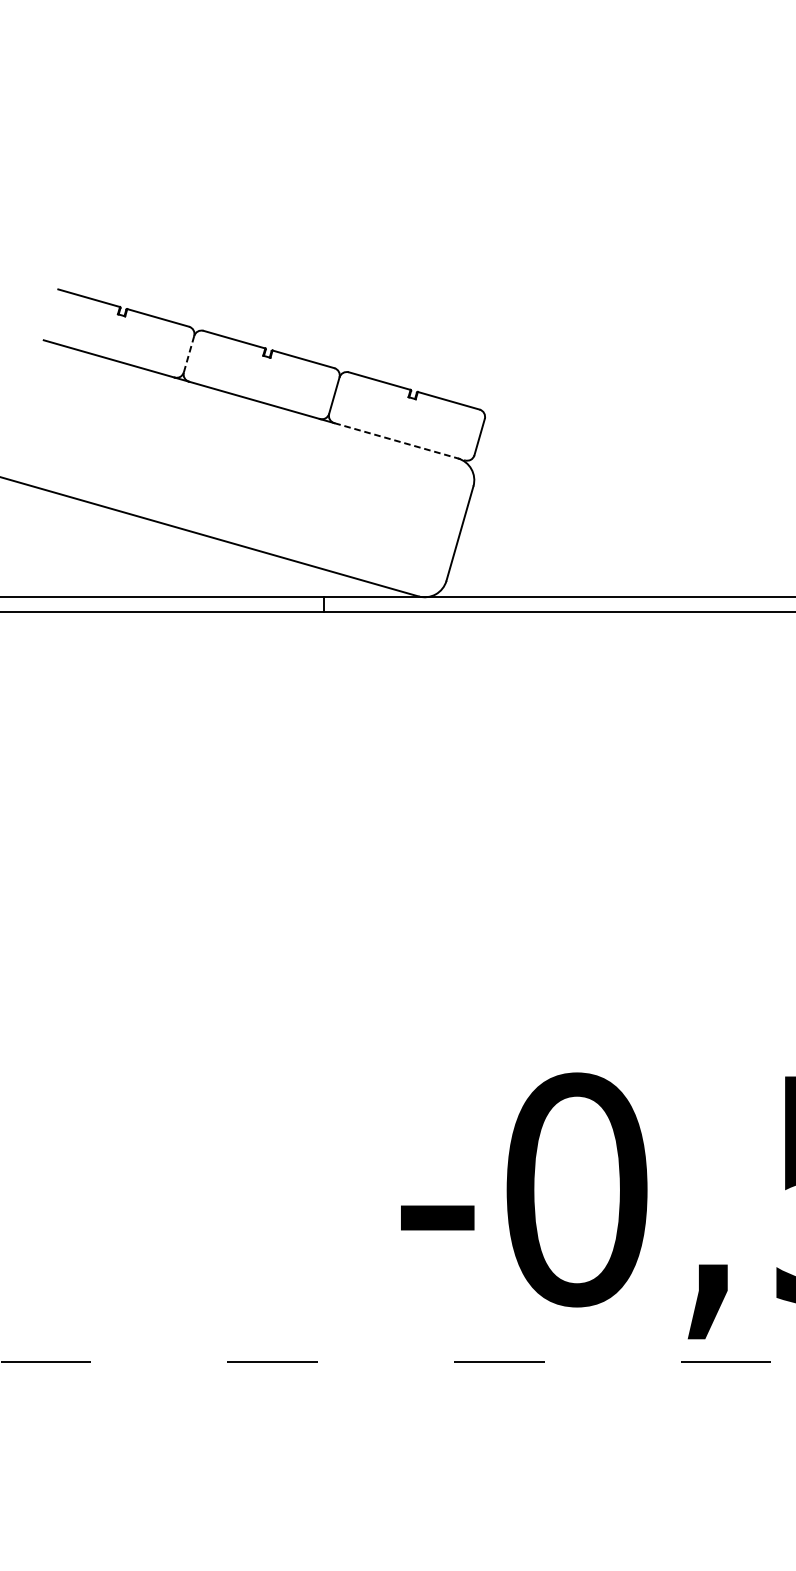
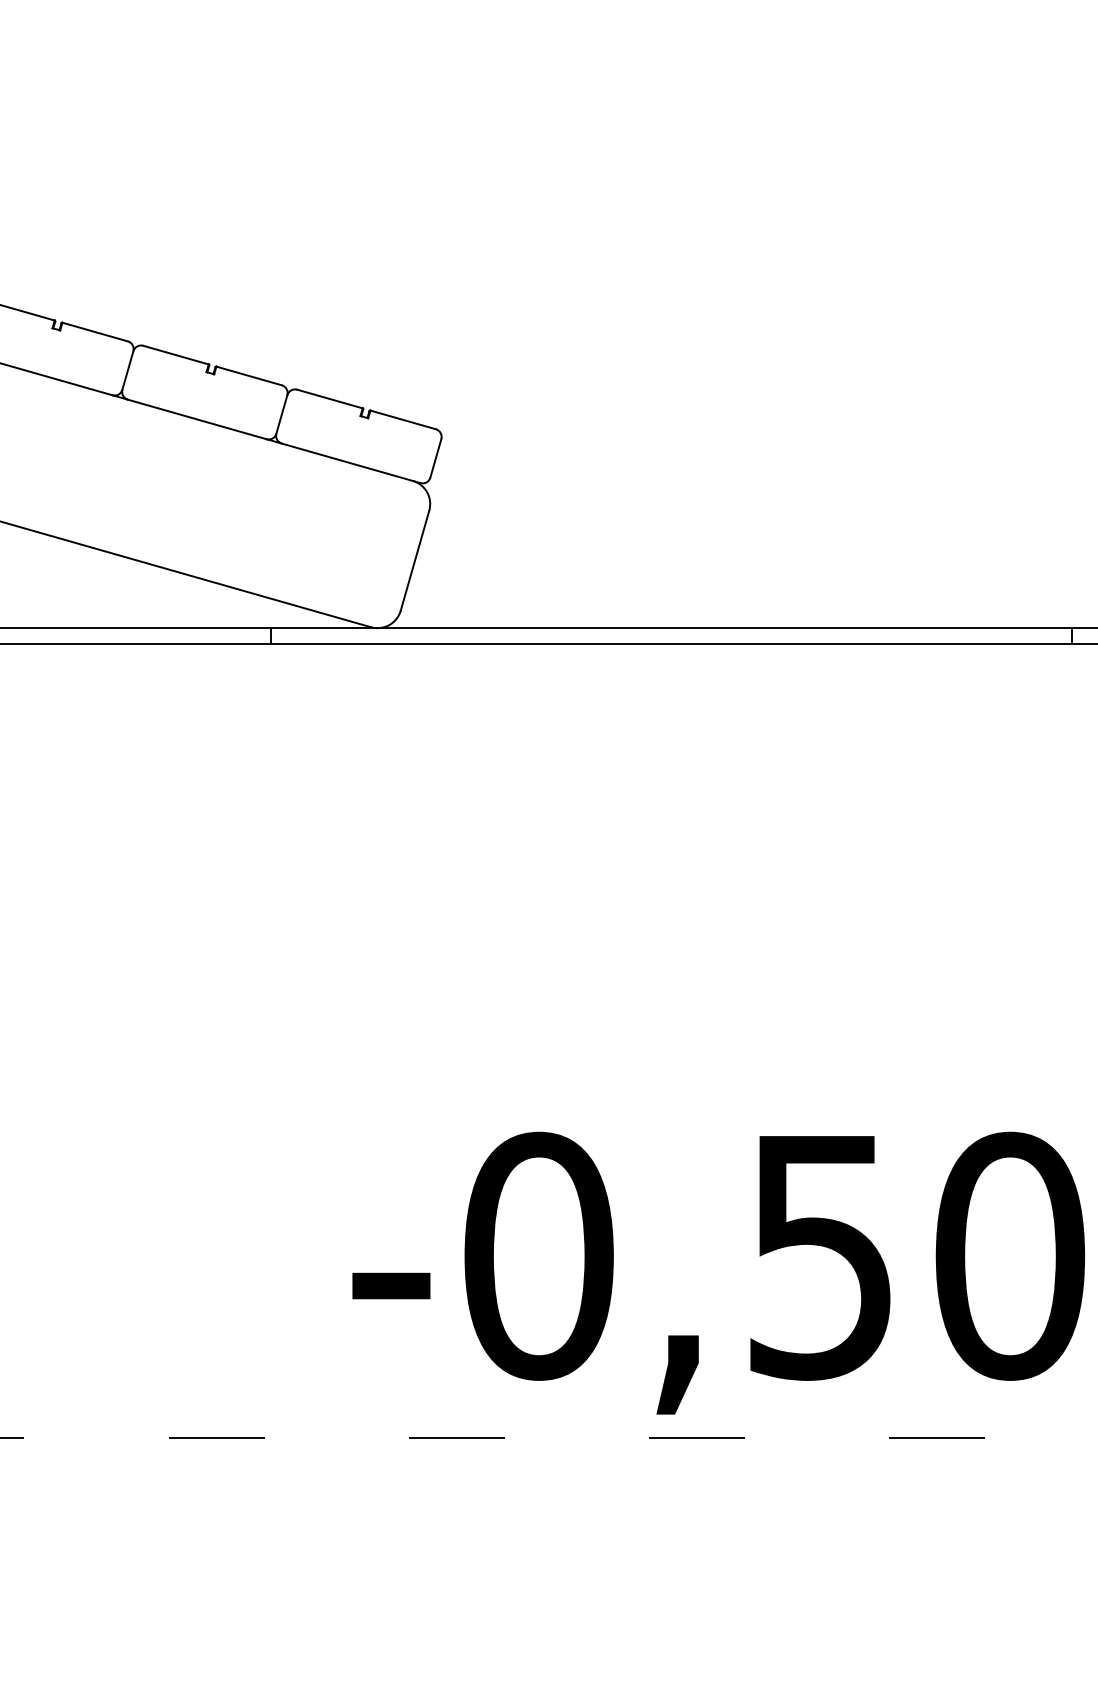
line: (189, 354) -> (128, 370), dashed -> solid
line: (400, 441) -> (351, 463), dashed -> solid

